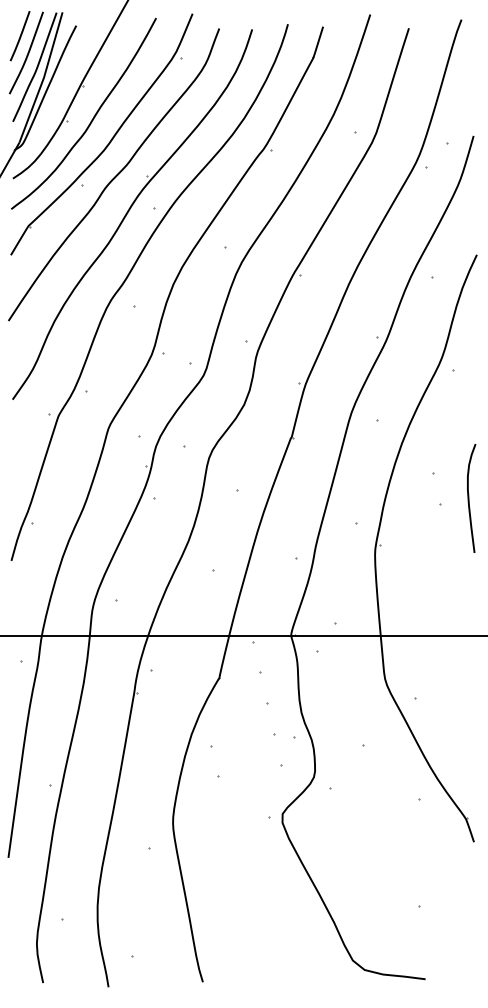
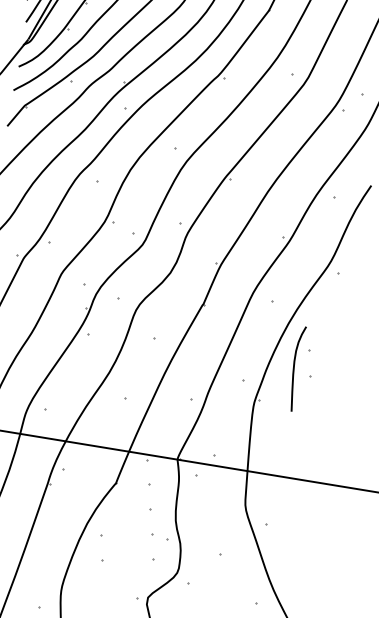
curve: (469, 498) -> (294, 368), moved

